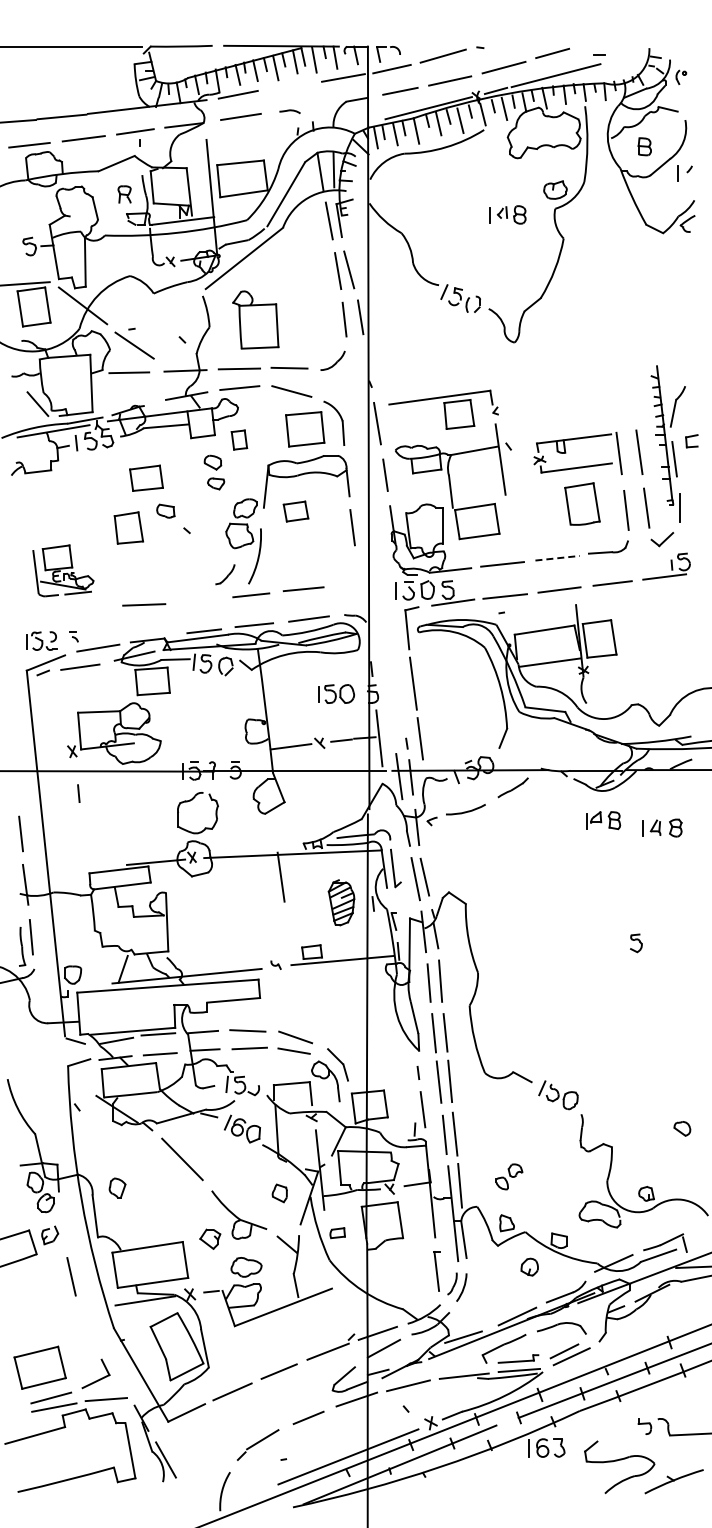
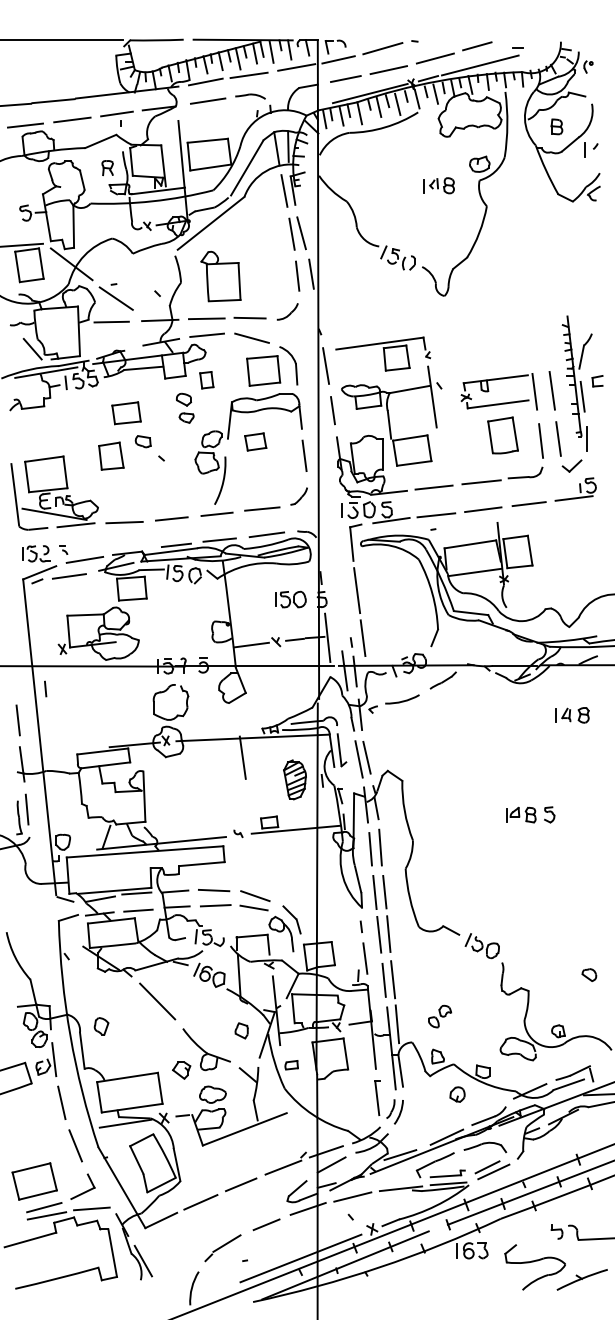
line: (287, 87) -> (248, 75), added
part: (289, 111) -> (250, 96), size x1.67
line: (558, 558) -> (482, 482), dashed -> solid
part: (63, 570) -> (54, 492), size x1.67
part: (225, 574) -> (299, 496), moved
line: (198, 600) -> (171, 518), added
line: (78, 793) -> (45, 688), moved
part: (603, 820) -> (521, 815), moved
line: (62, 1226) -> (54, 1059), added
line: (87, 1326) -> (75, 1145), added

